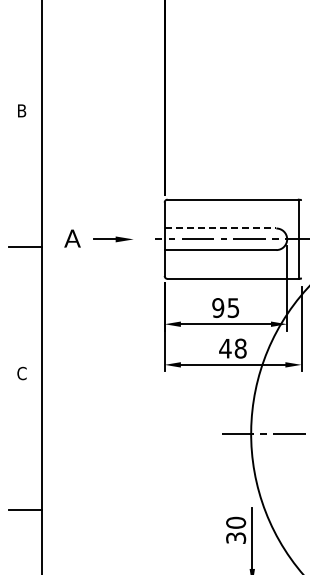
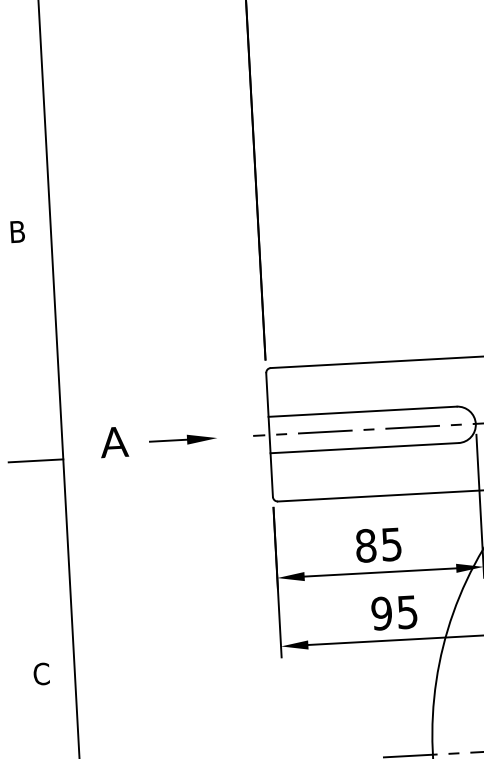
line: (220, 228) -> (362, 411), dashed -> solid
text: (218, 308) -> (366, 546), 95 -> 85
text: (232, 348) -> (393, 612), 48 -> 95

